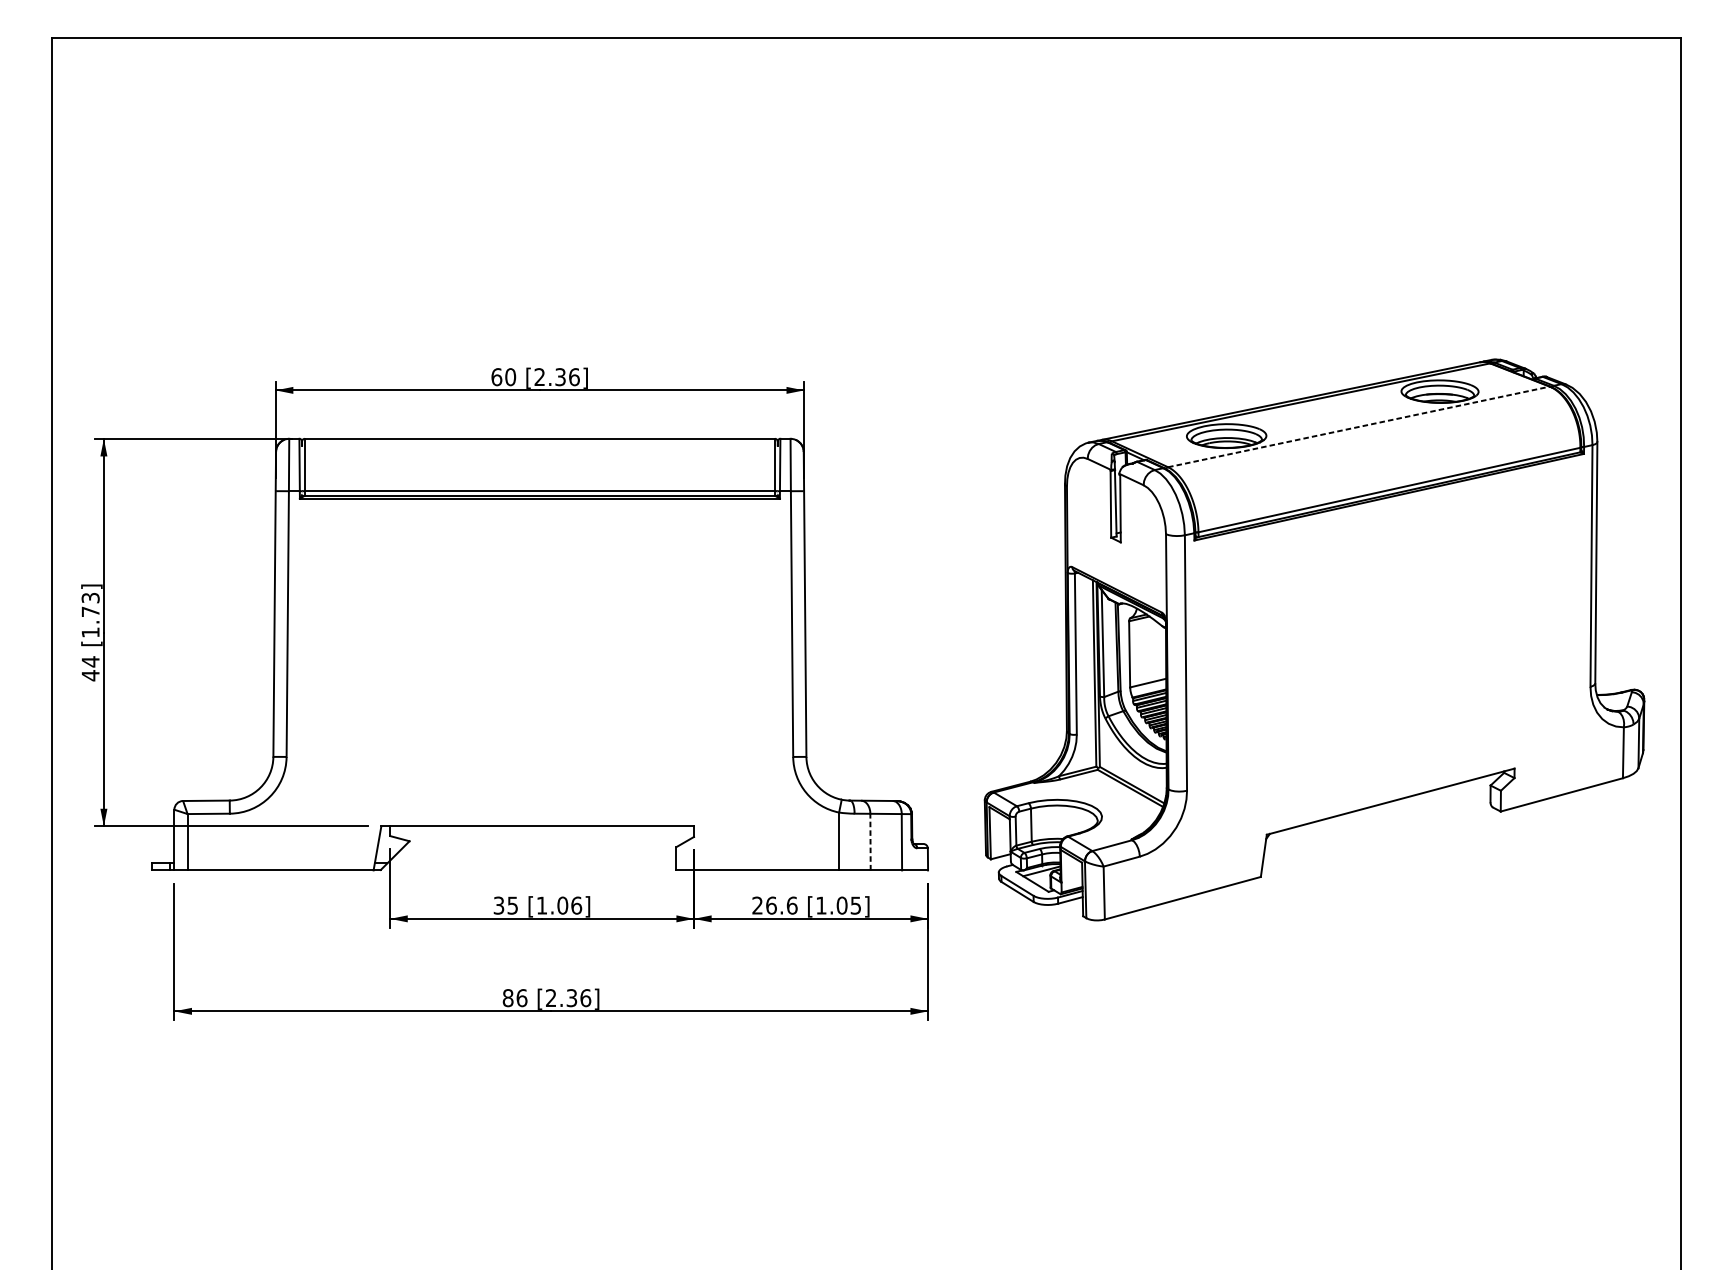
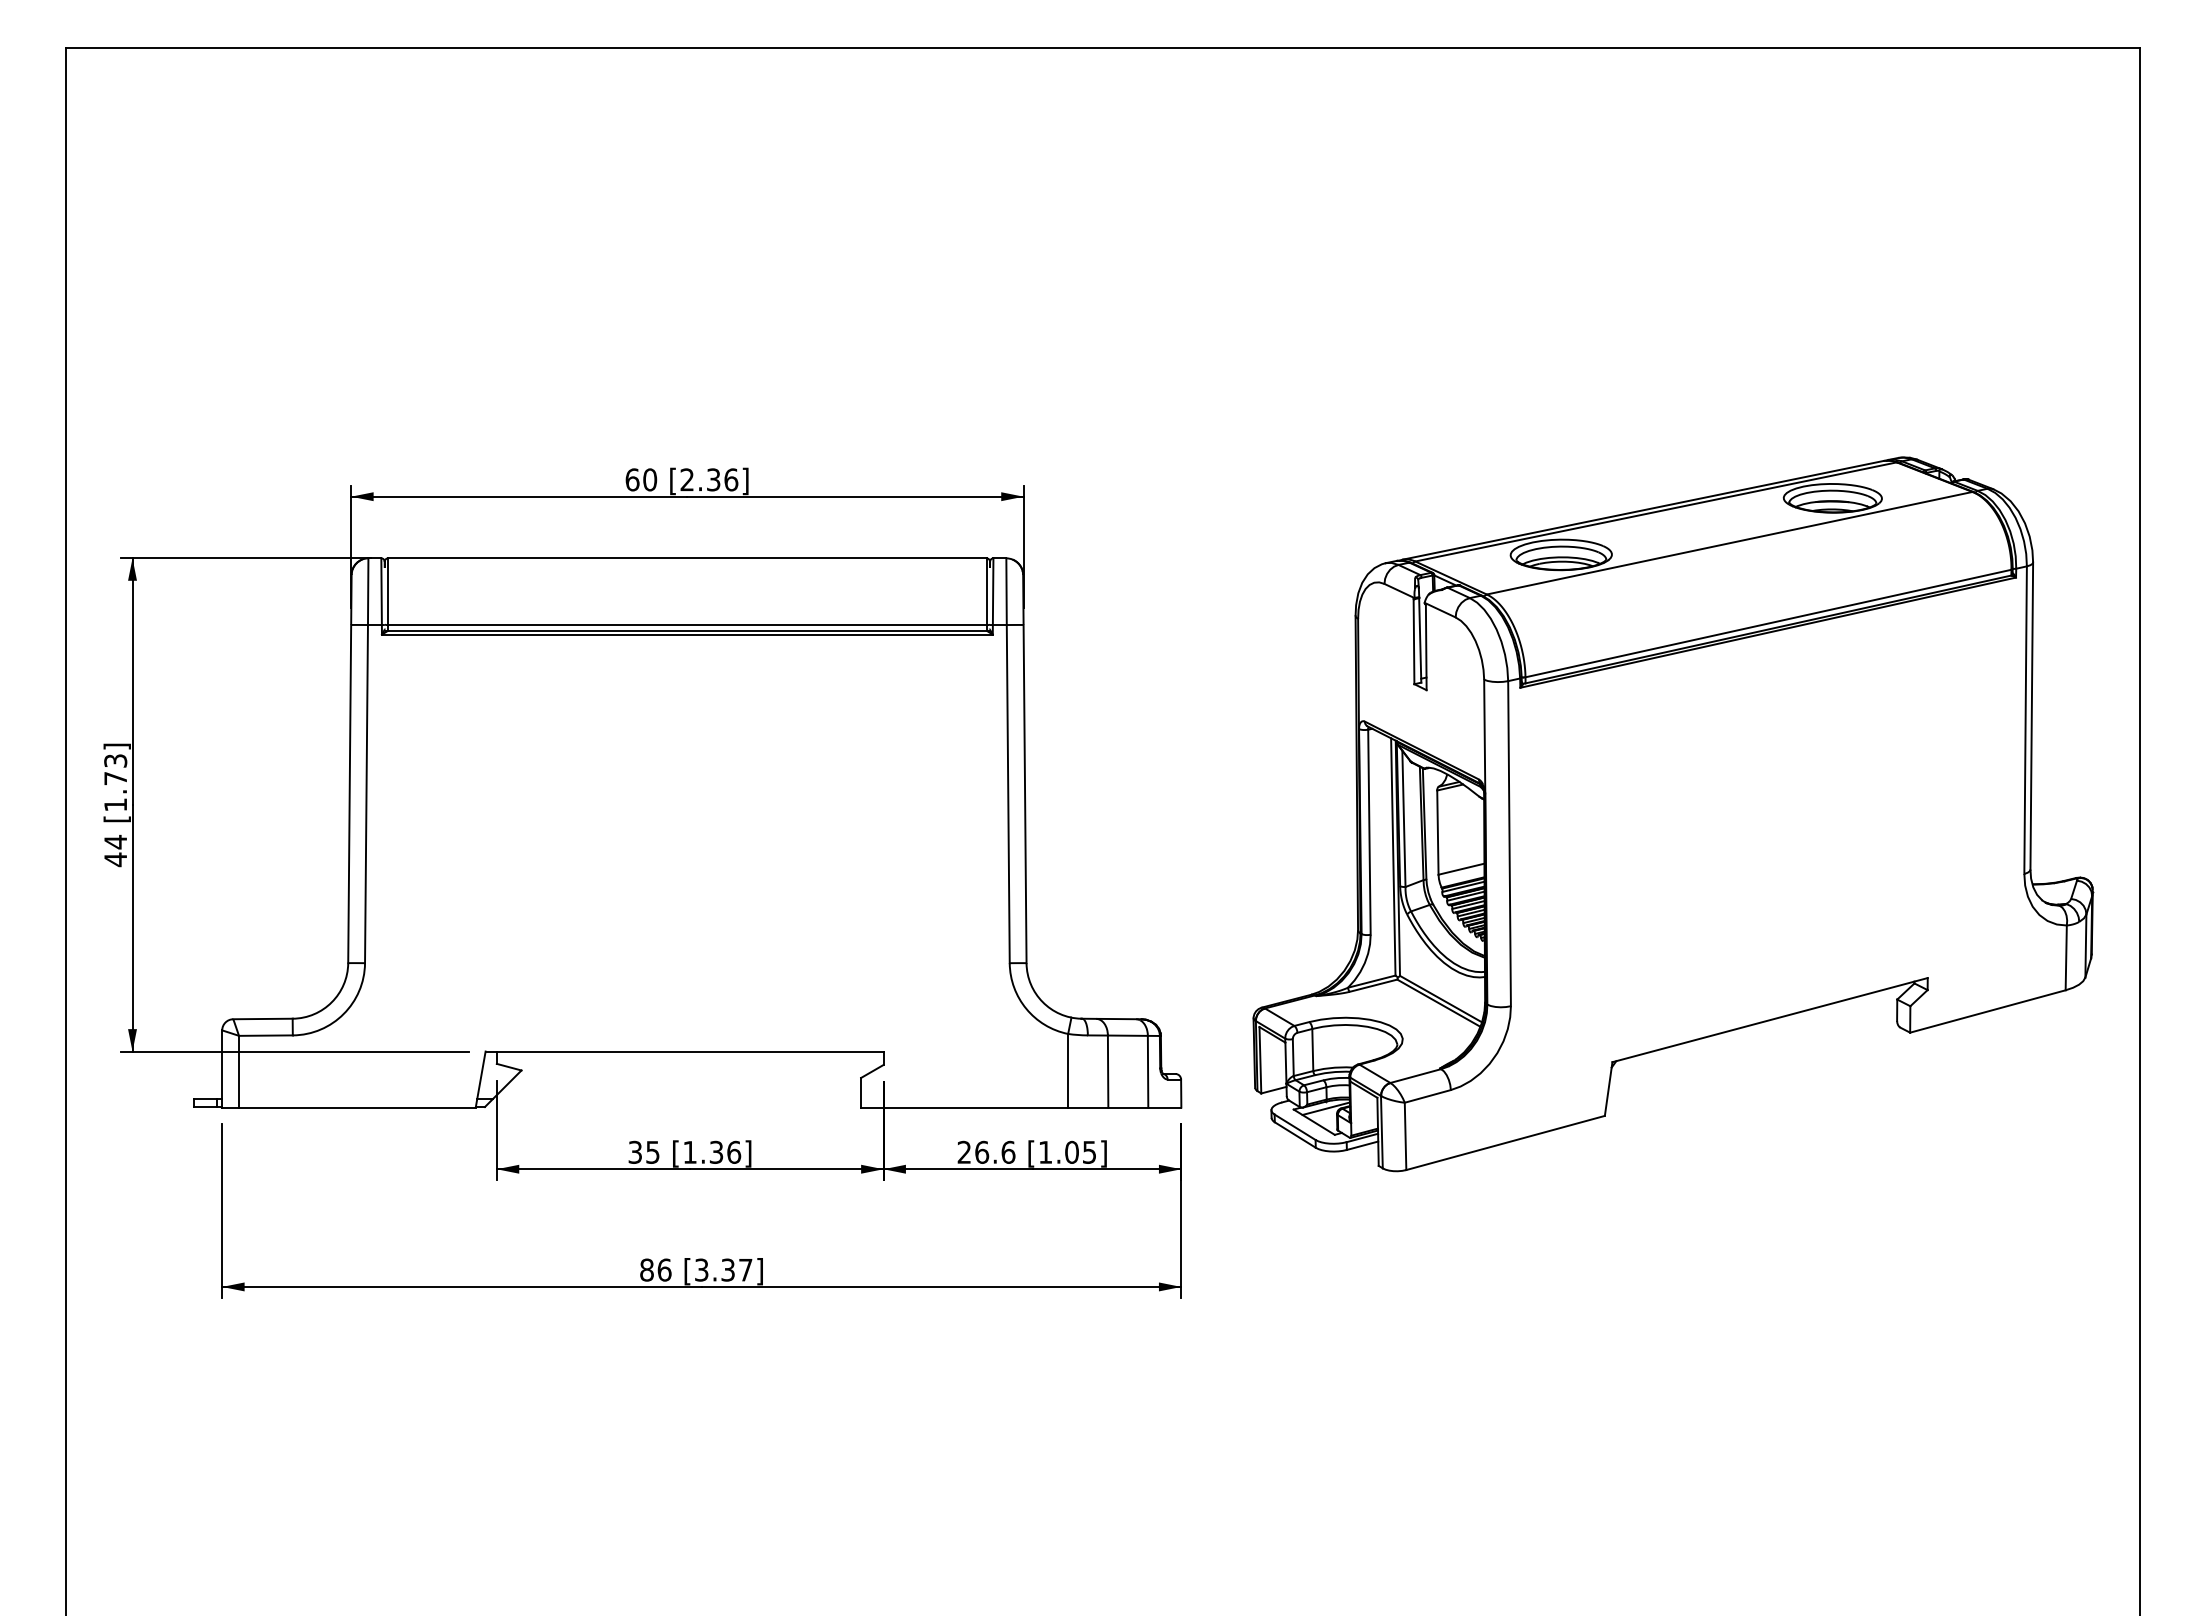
line: (1359, 427) -> (1730, 543), dashed -> solid
line: (870, 842) -> (1108, 1071), dashed -> solid
text: (562, 904) -> (716, 1151), [1.06] -> [1.36]
text: (568, 997) -> (723, 1269), [2.36] -> [3.37]

